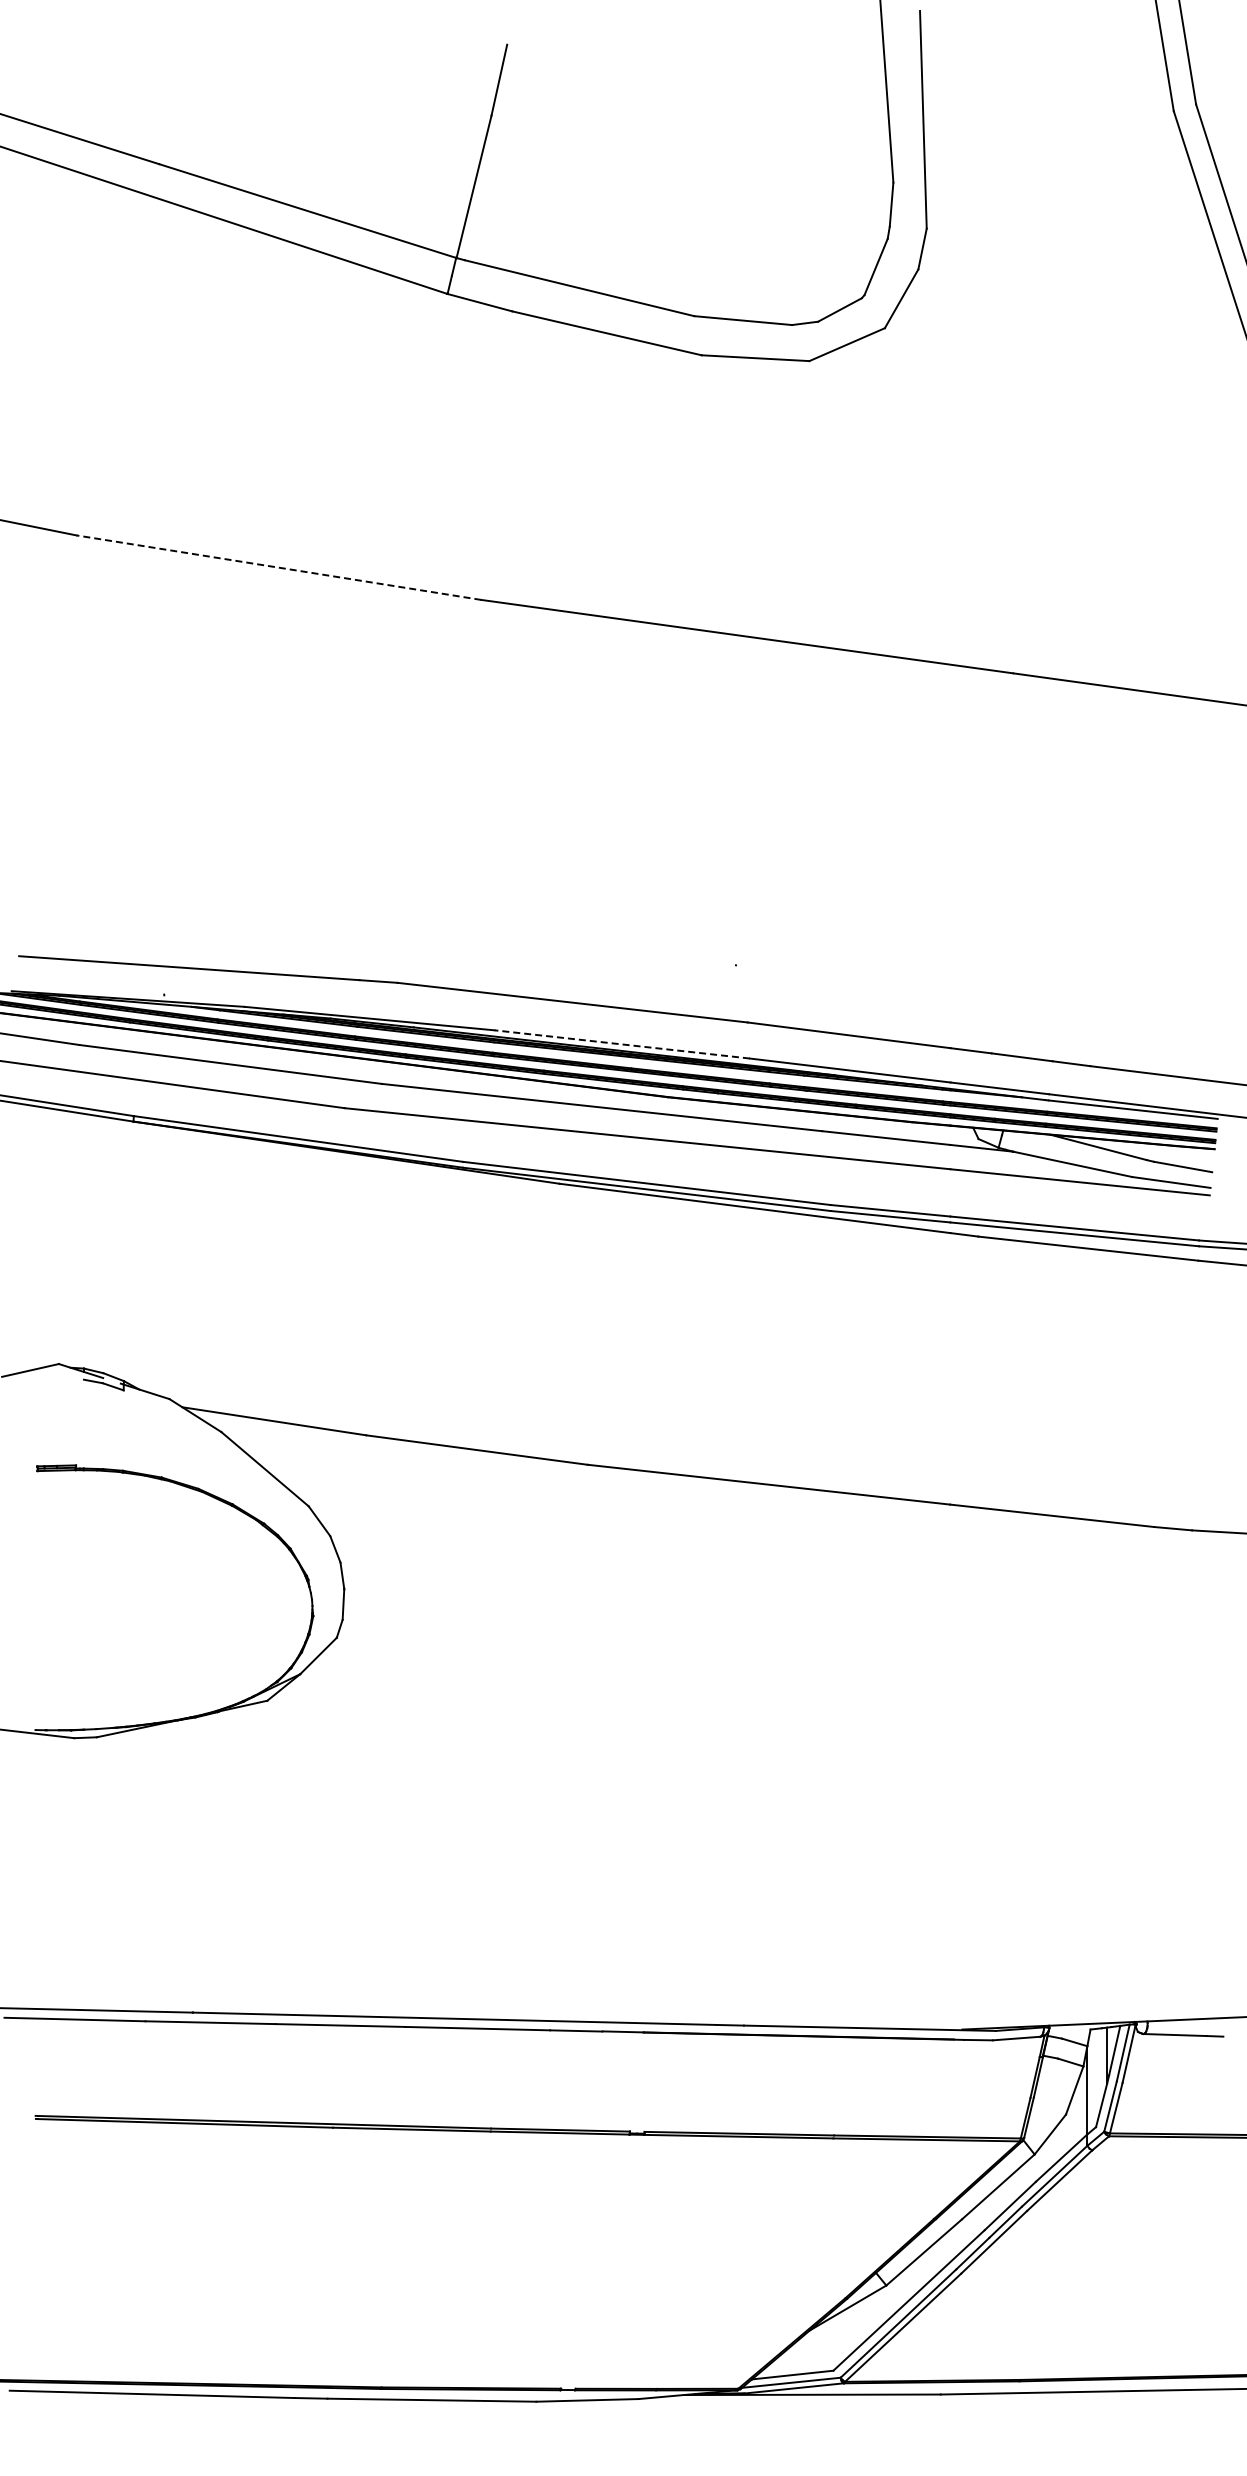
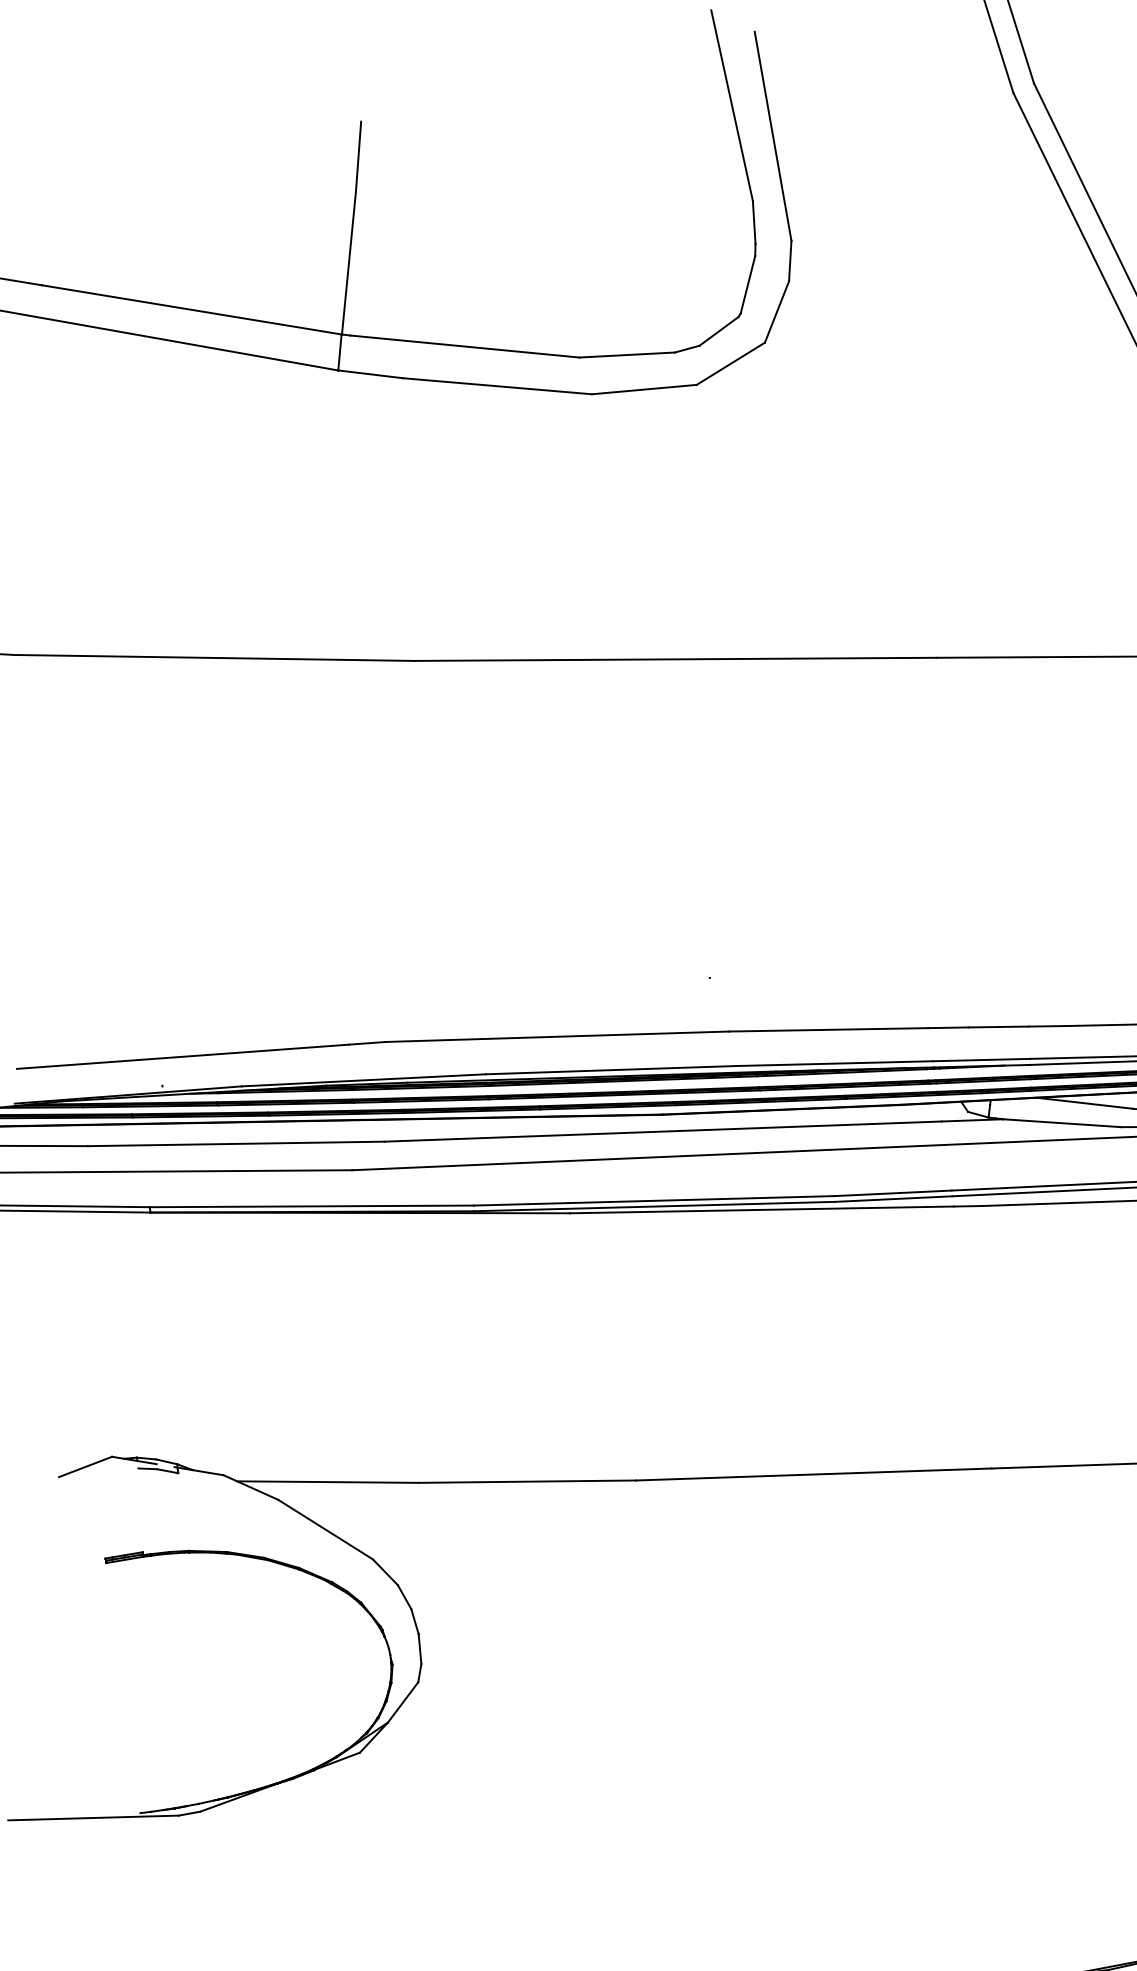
line: (278, 567) -> (213, 657), dashed -> solid
line: (621, 1044) -> (610, 1070), dashed -> solid

